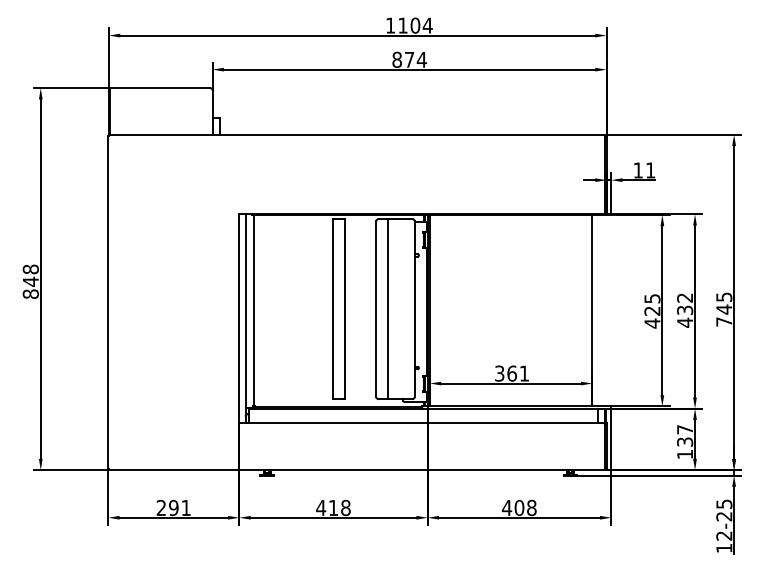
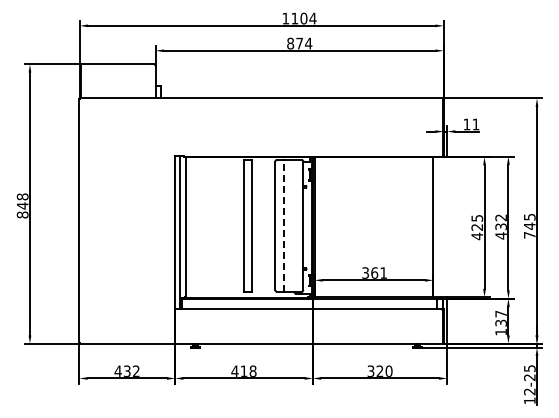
line: (387, 308) -> (283, 225), solid -> dashed
text: (172, 506) -> (126, 370), 291 -> 432
text: (518, 506) -> (379, 370), 408 -> 320

